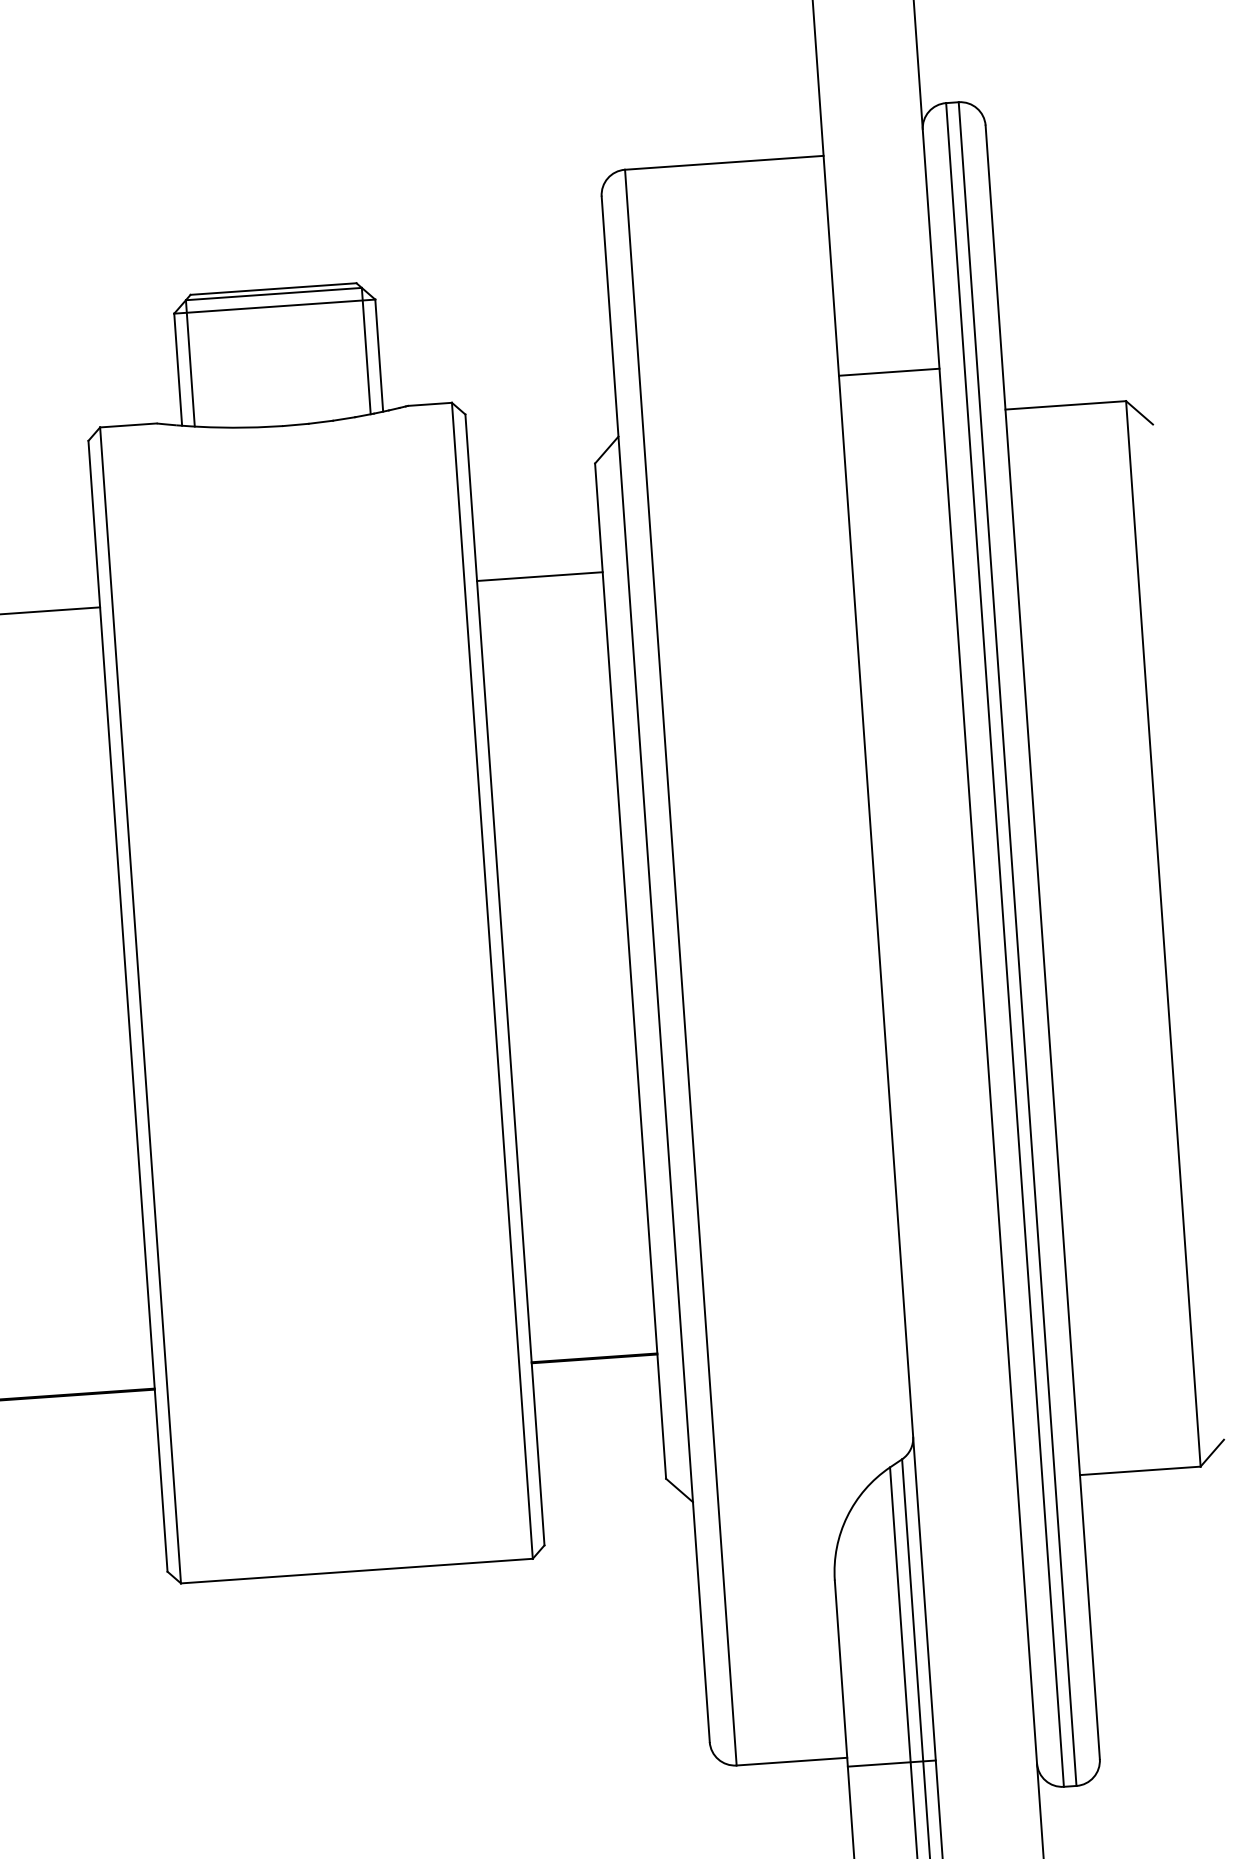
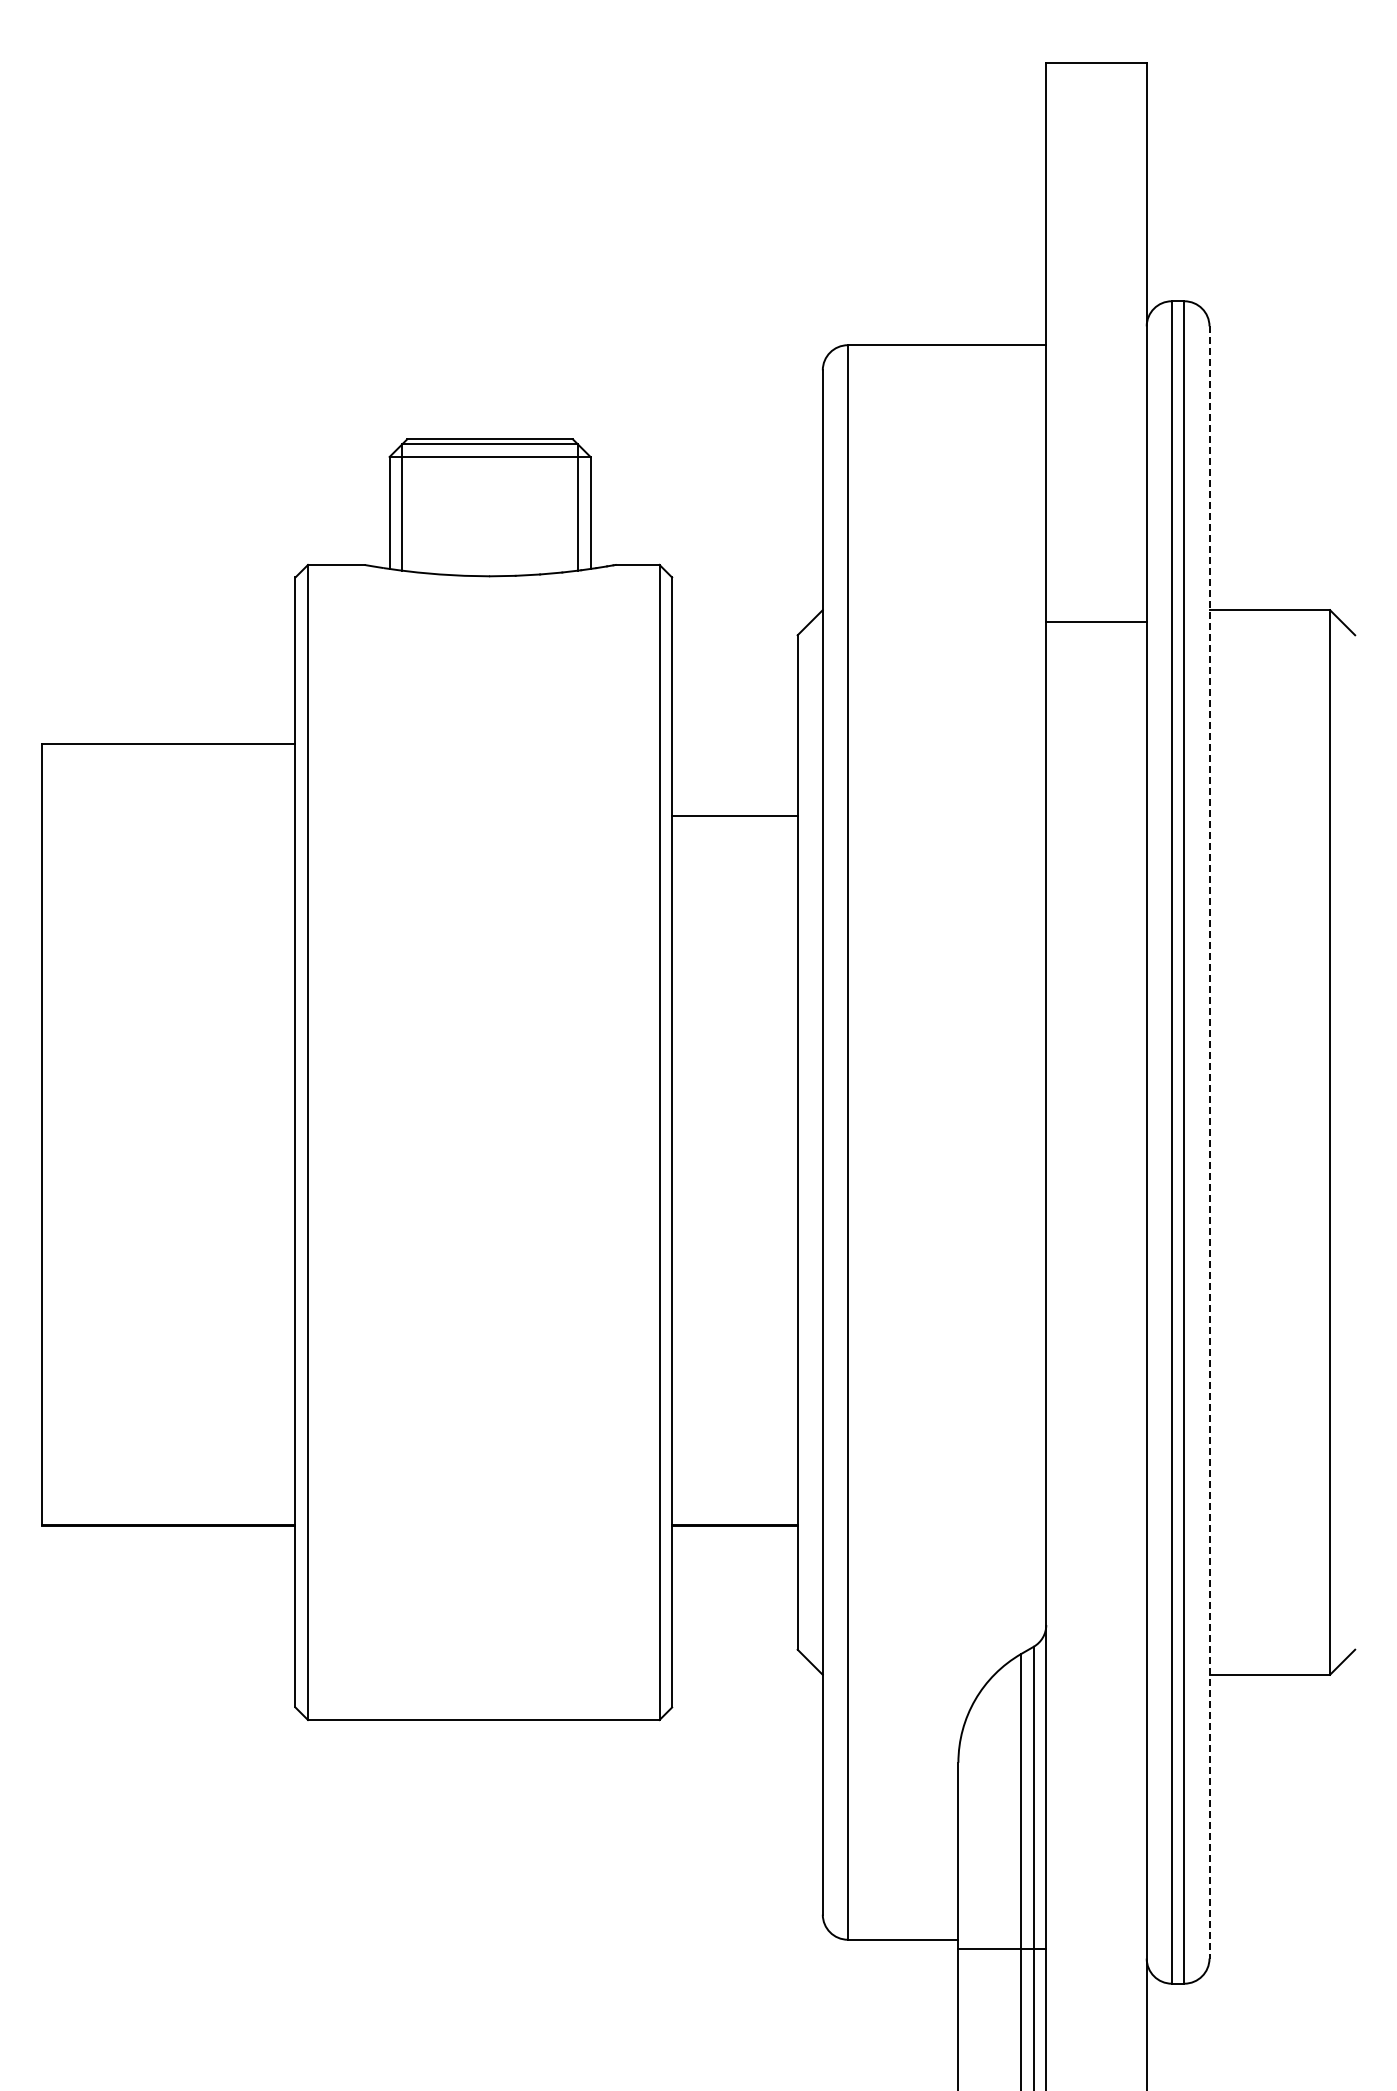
line: (889, 371) -> (1096, 621), moved
line: (539, 576) -> (734, 815), moved
line: (1042, 942) -> (1209, 1142), solid -> dashed

